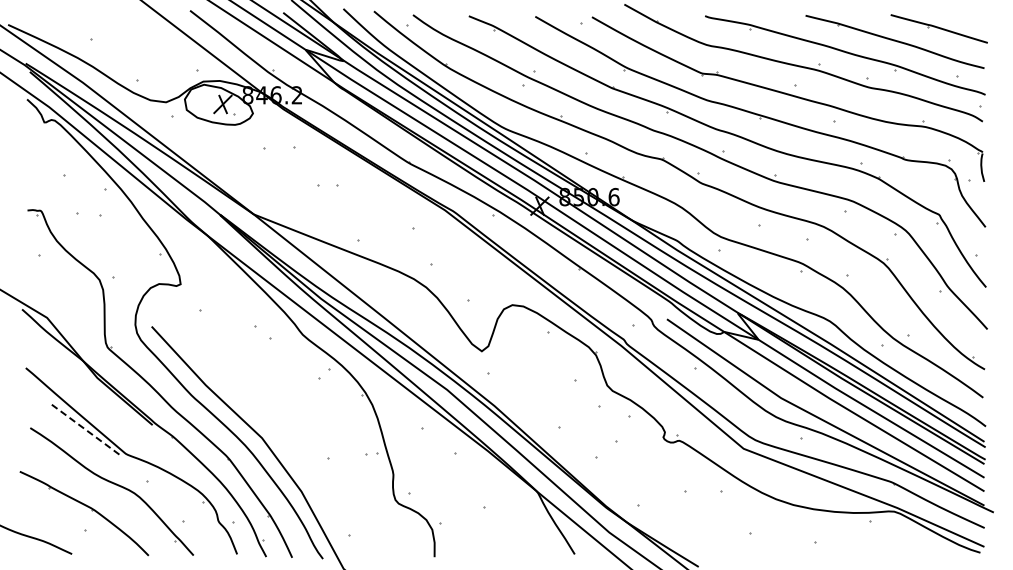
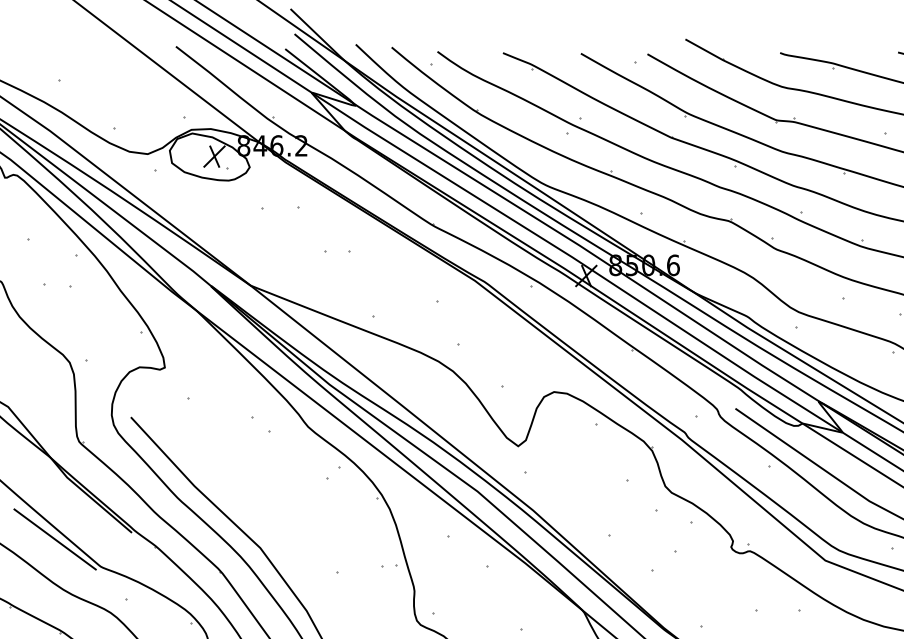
line: (87, 430) -> (55, 539), dashed -> solid

